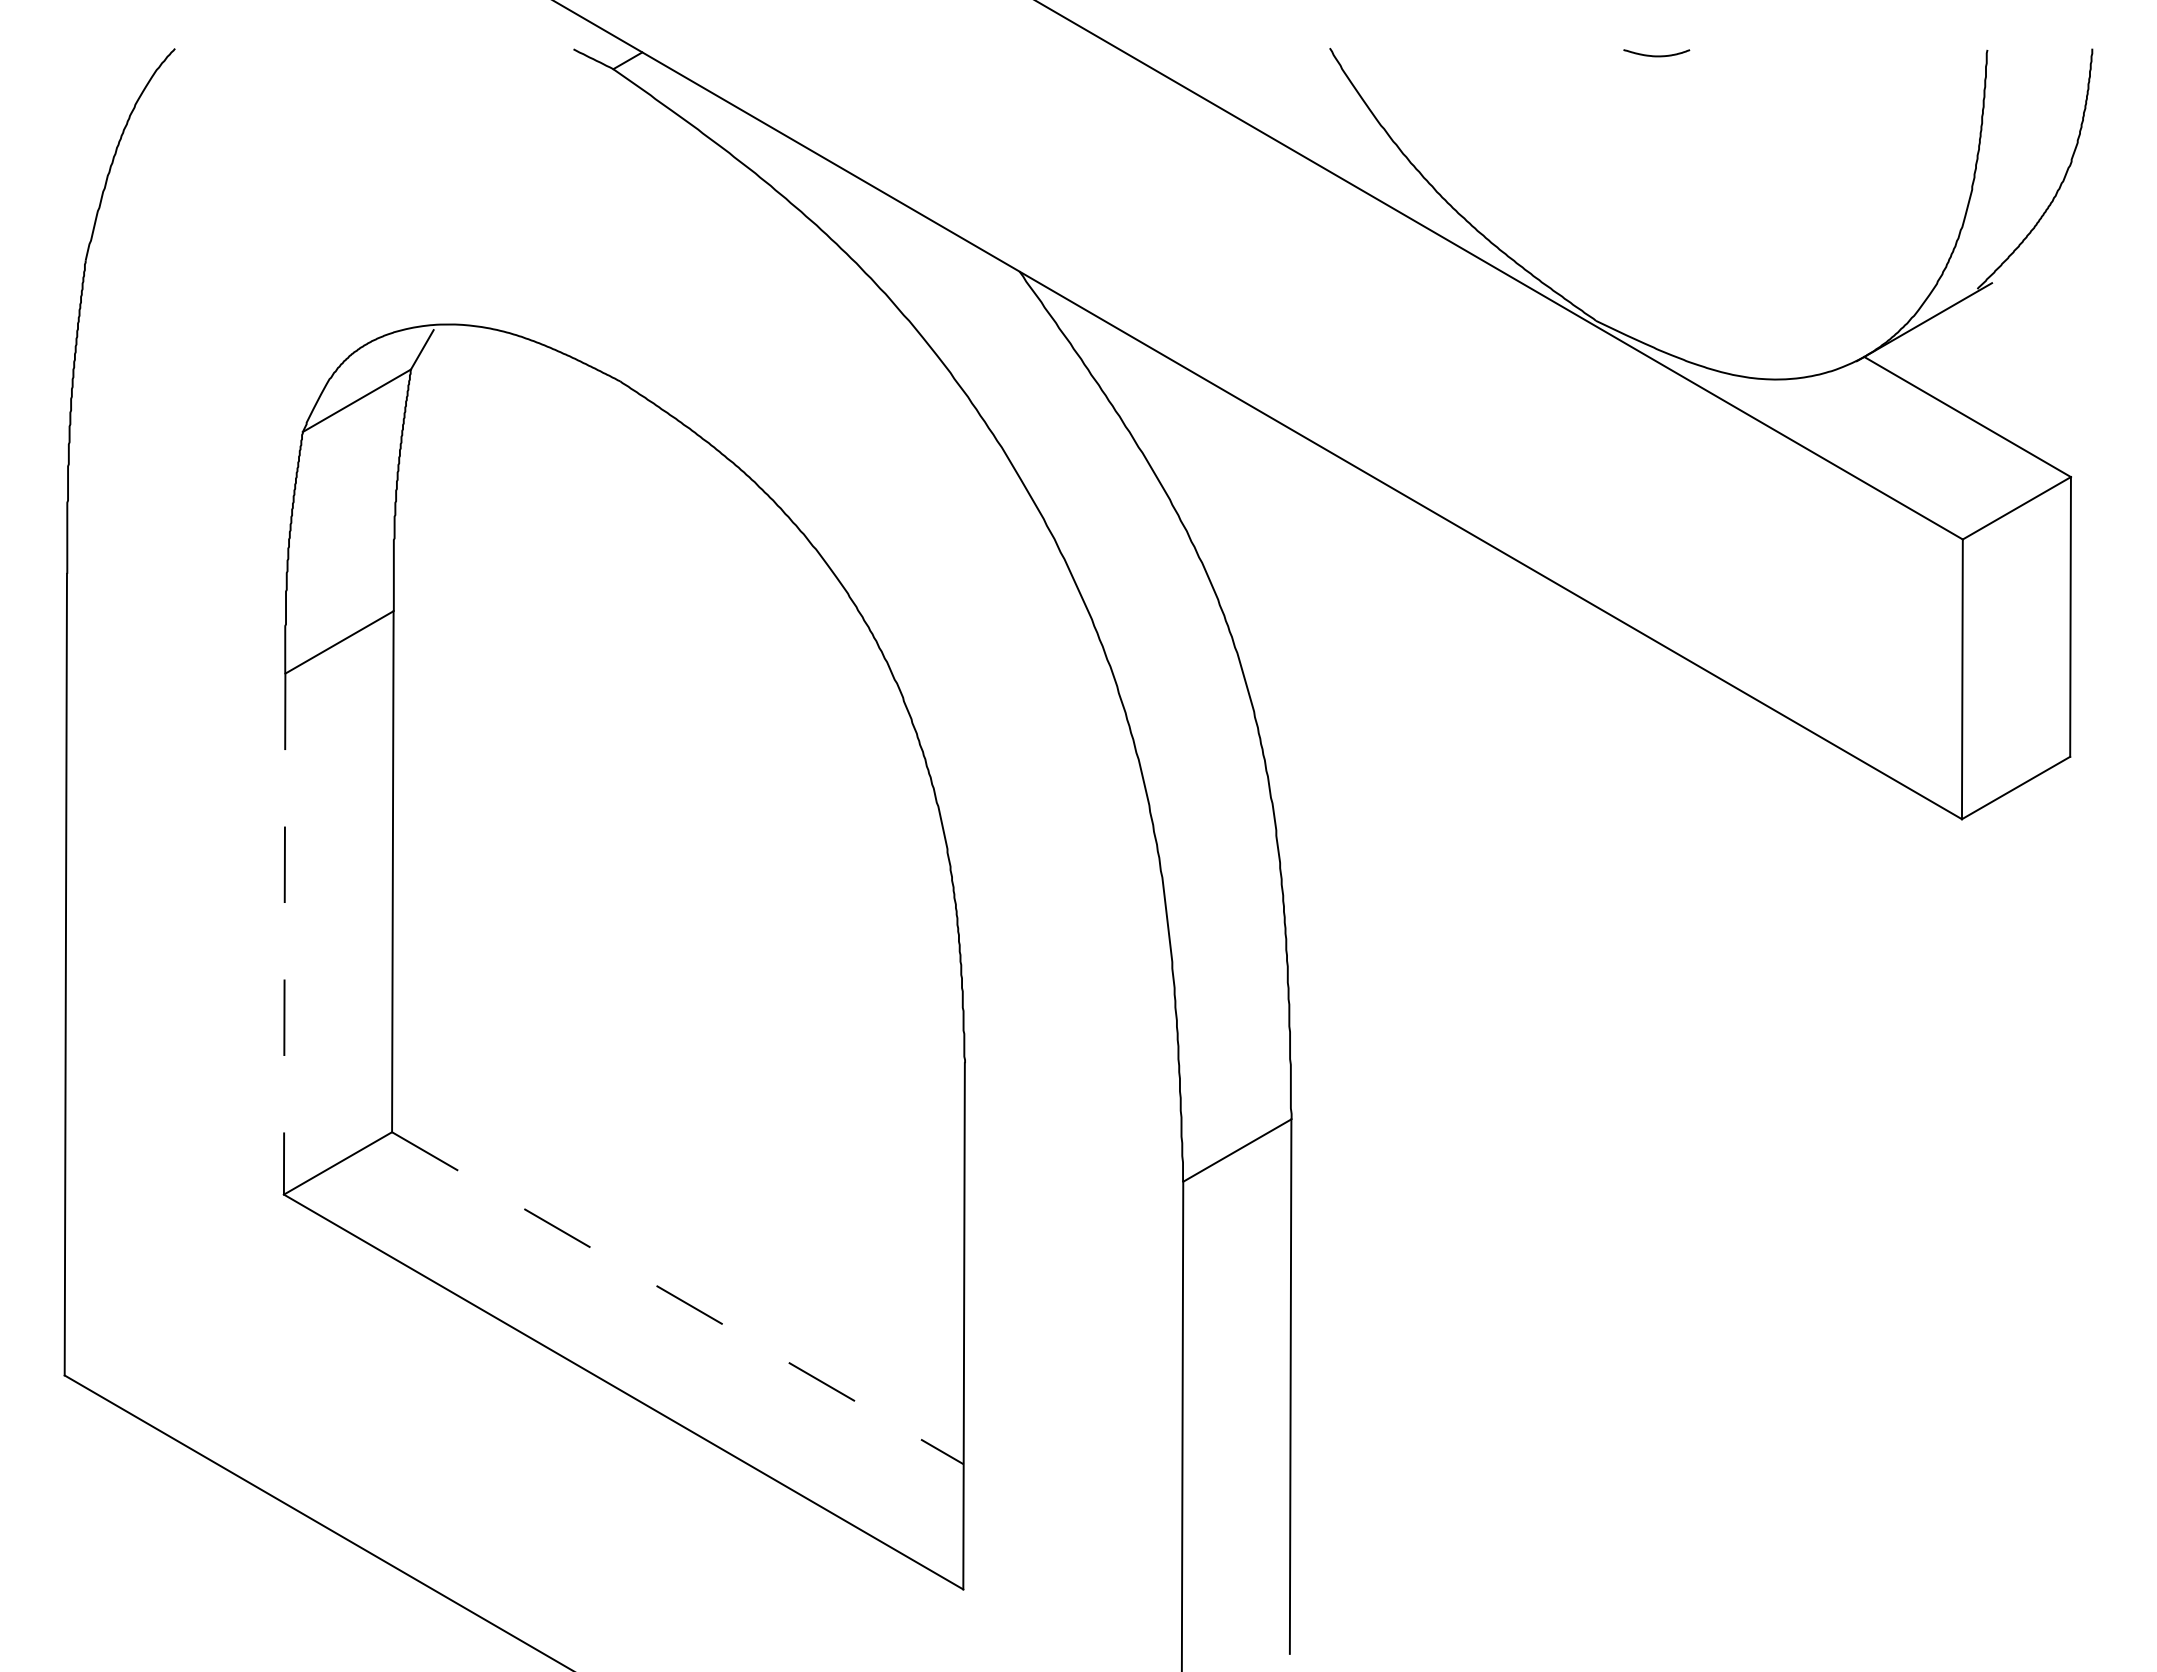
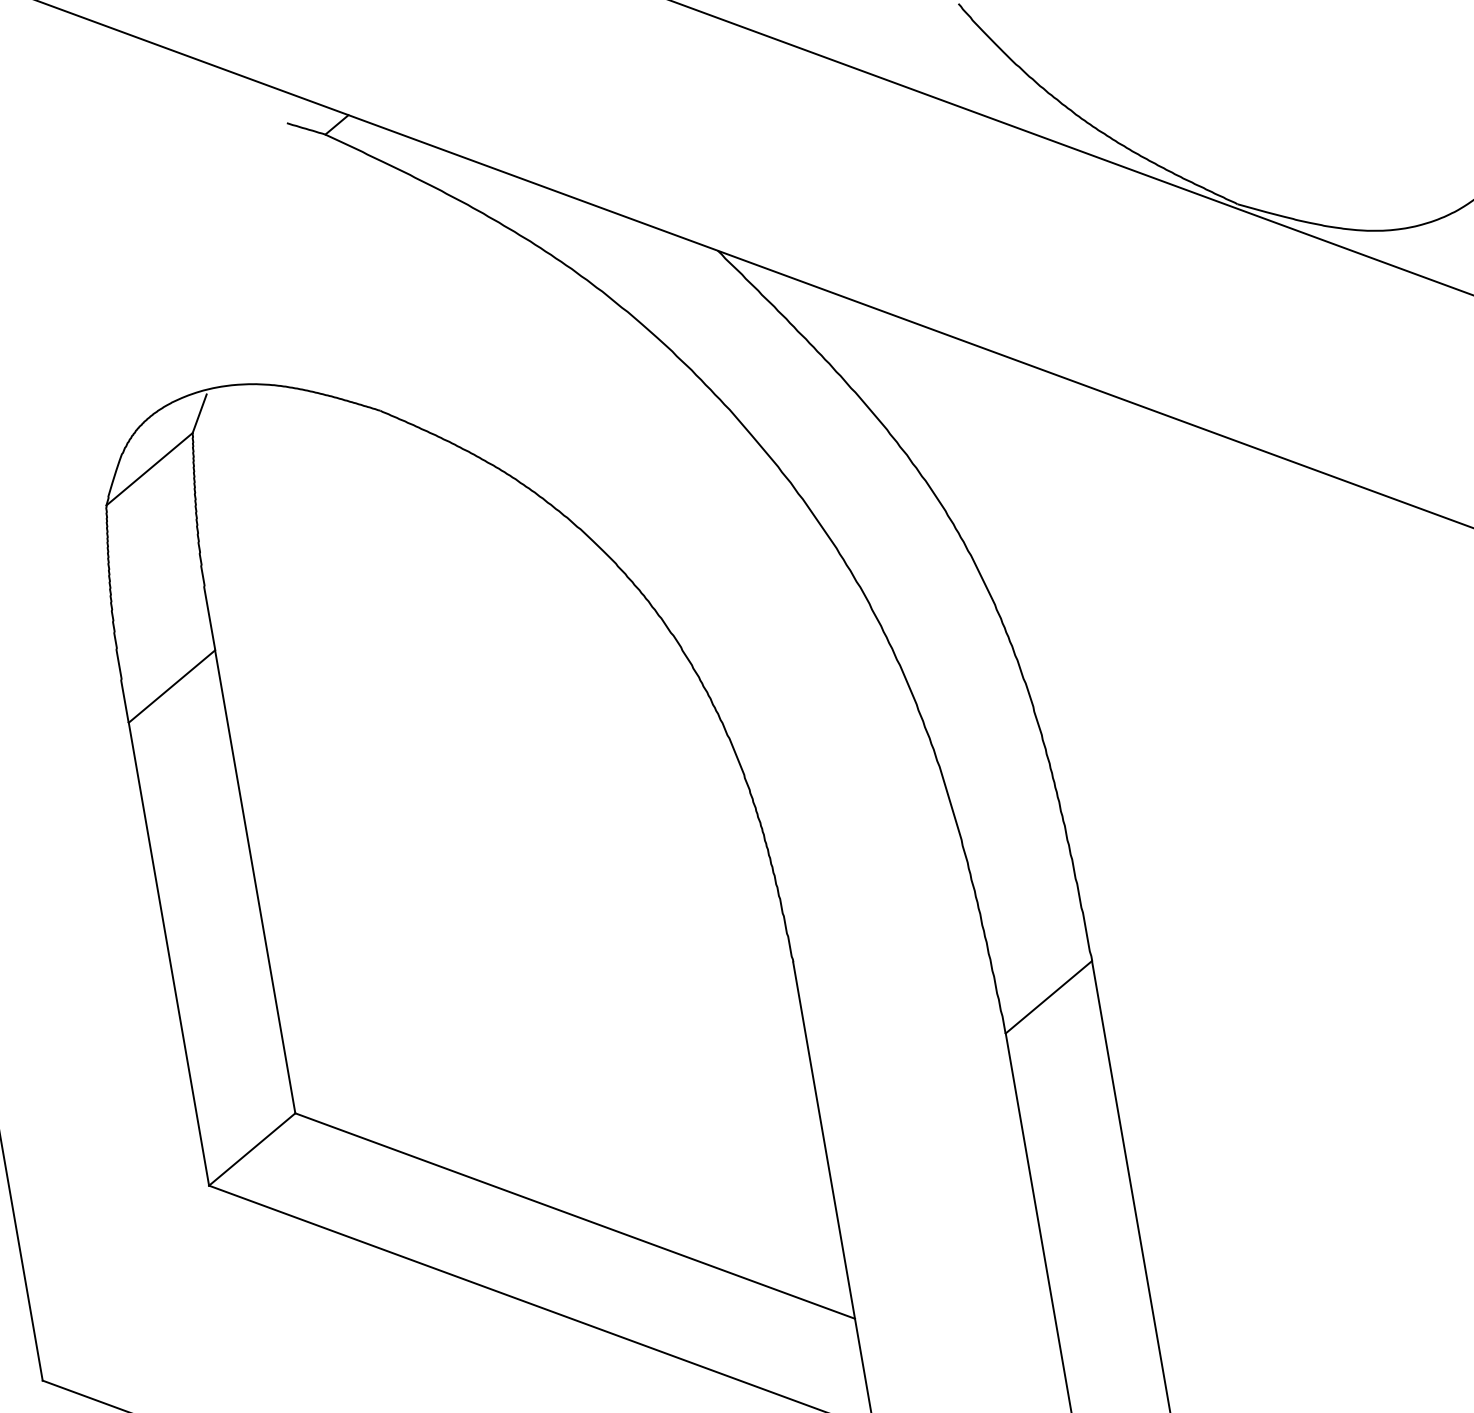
line: (284, 934) -> (168, 954), dashed -> solid
line: (677, 1298) -> (574, 1216), dashed -> solid

